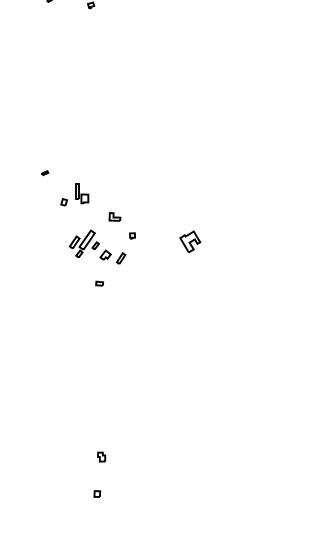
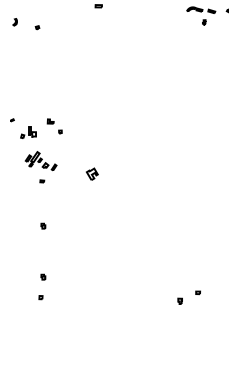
part: (121, 225) -> (54, 126), moved
part: (190, 240) -> (92, 173), moved
part: (101, 363) -> (43, 225), added

